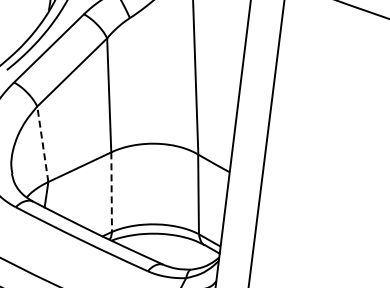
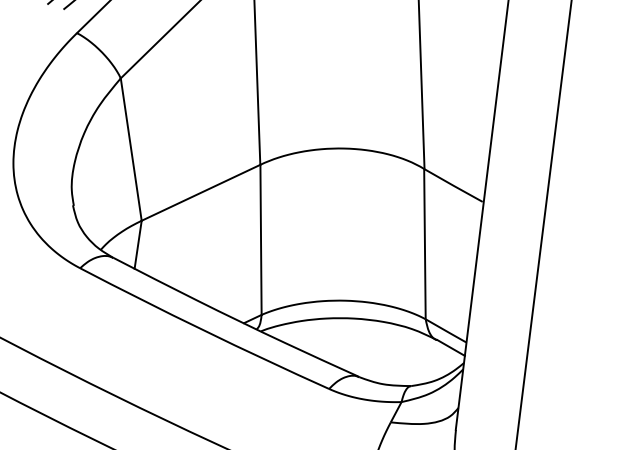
line: (42, 143) -> (130, 148), dashed -> solid
line: (111, 192) -> (260, 240), dashed -> solid

